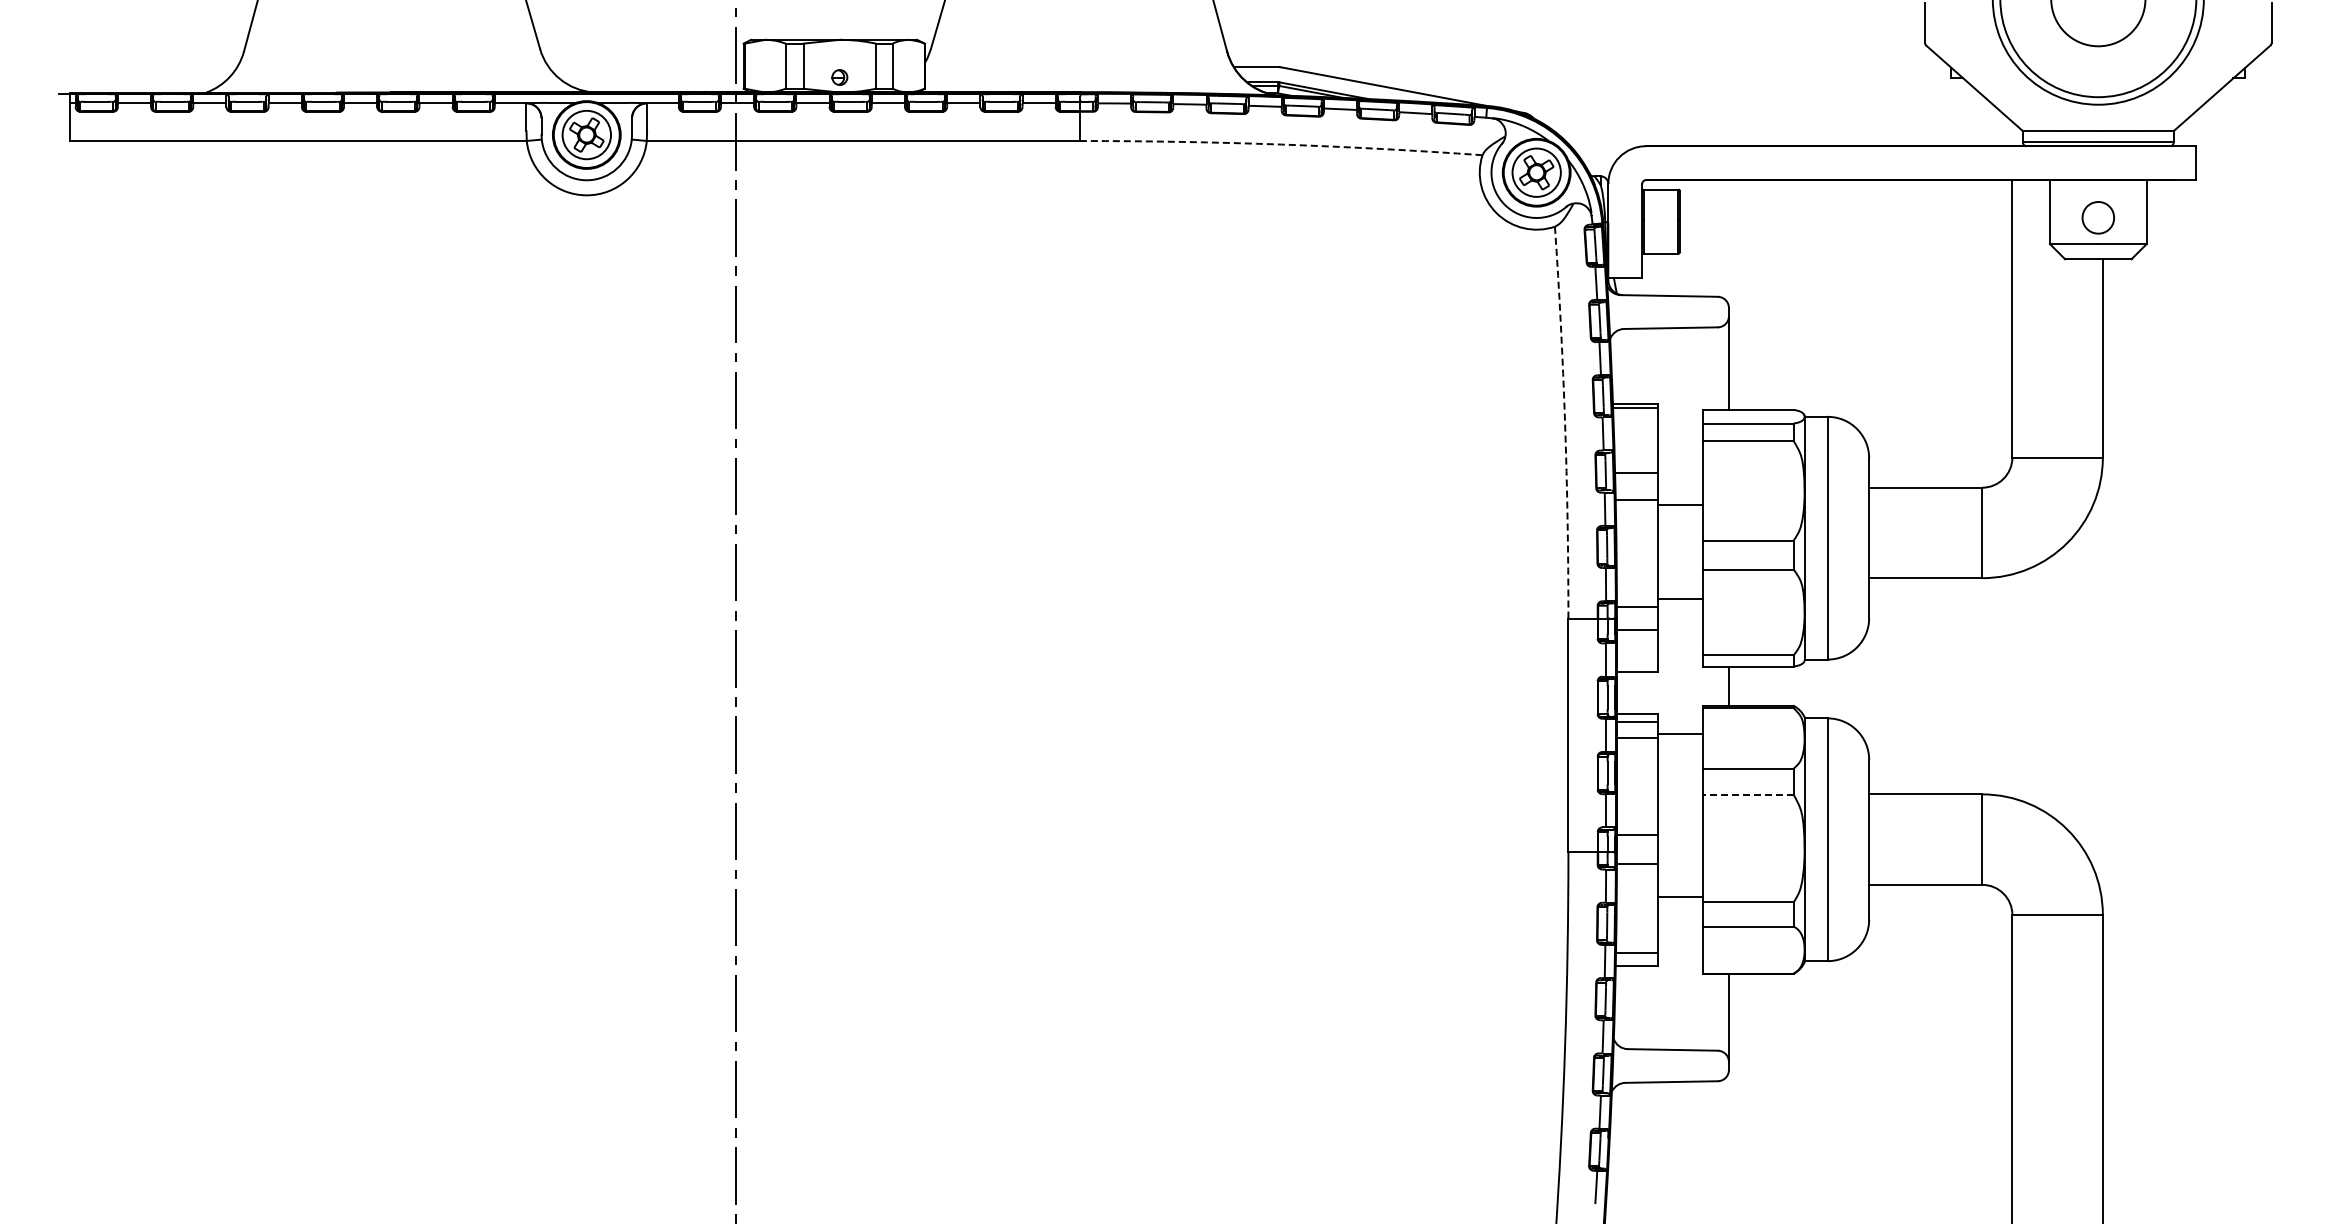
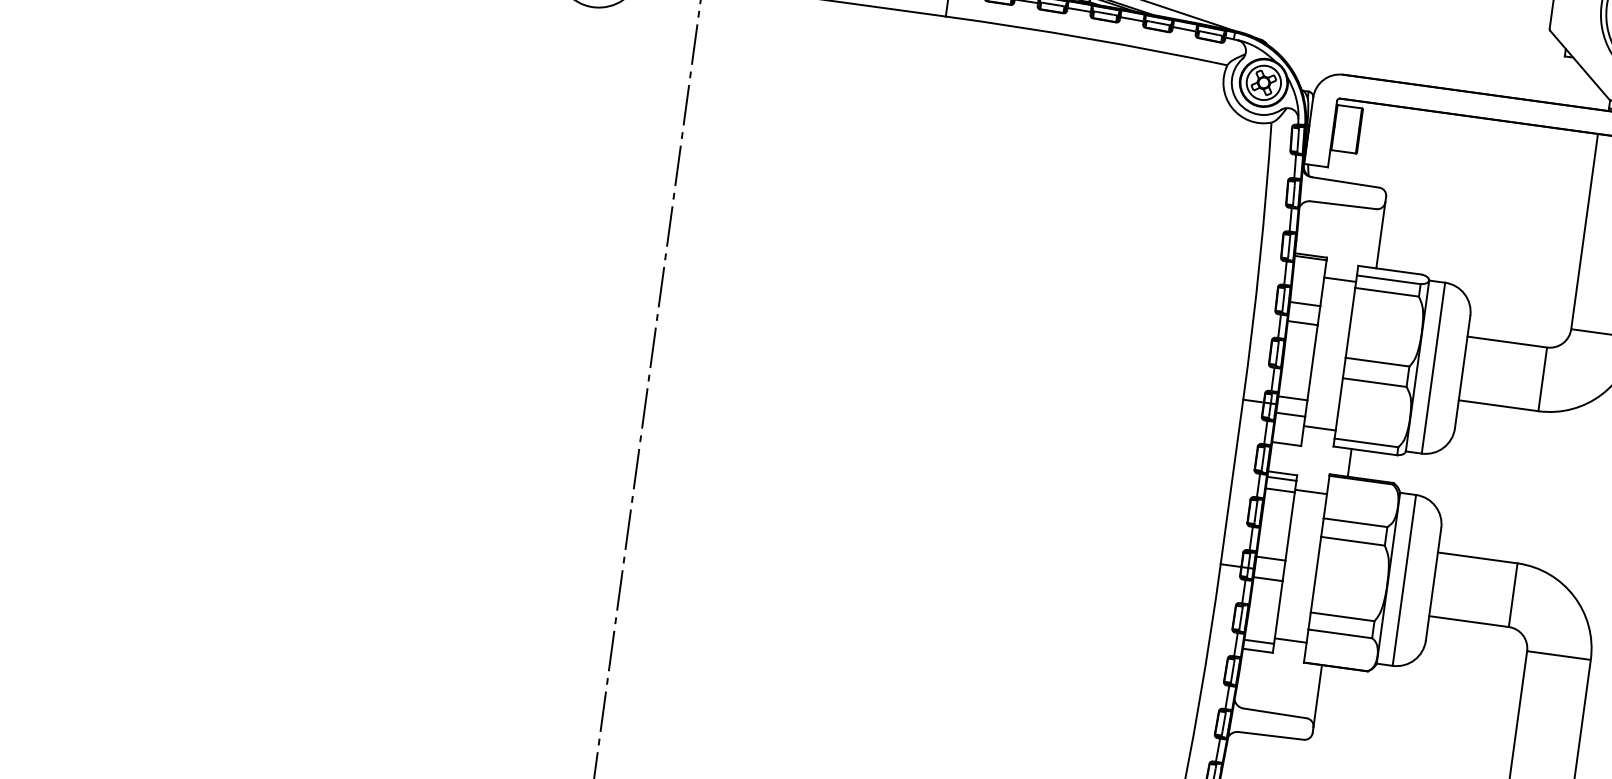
arc: (1281, 144) -> (1086, 38), dashed -> solid
arc: (1565, 422) -> (1260, 261), dashed -> solid
line: (1680, 504) -> (1340, 279), moved
line: (1680, 598) -> (1319, 428), moved
line: (1748, 794) -> (1353, 540), dashed -> solid
line: (1680, 897) -> (1290, 640), moved

